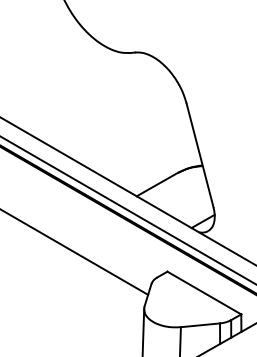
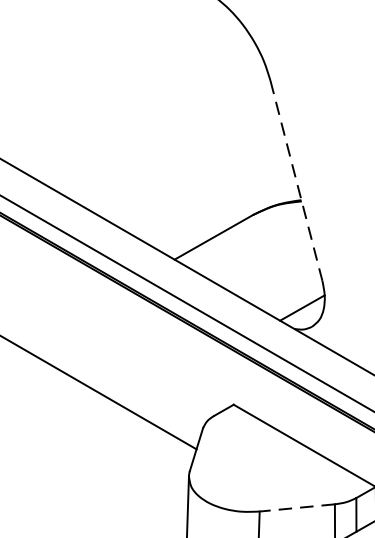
line: (200, 155) -> (297, 181), solid -> dashed
line: (200, 325) -> (297, 508), solid -> dashed

